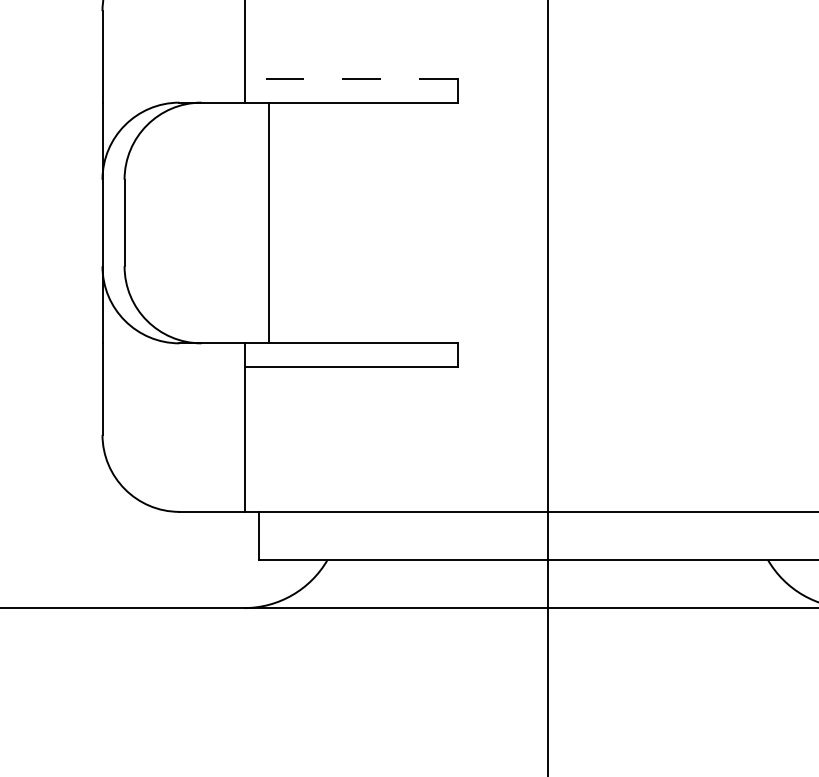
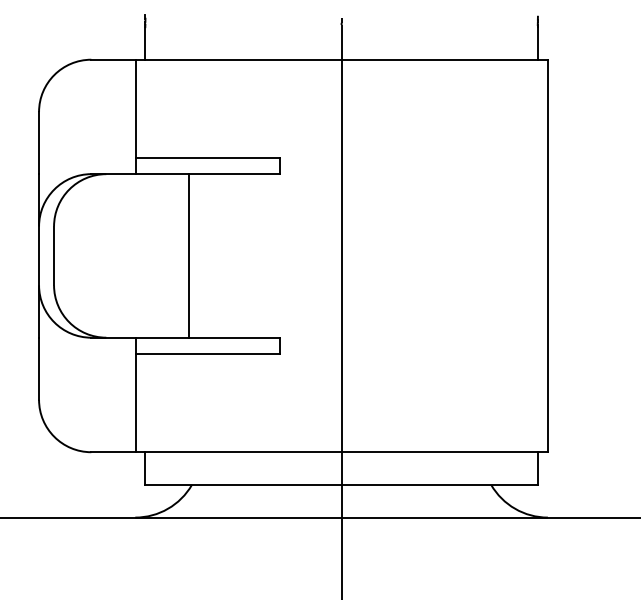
line: (350, 78) -> (207, 157), dashed -> solid
line: (269, 222) -> (189, 255), moved

